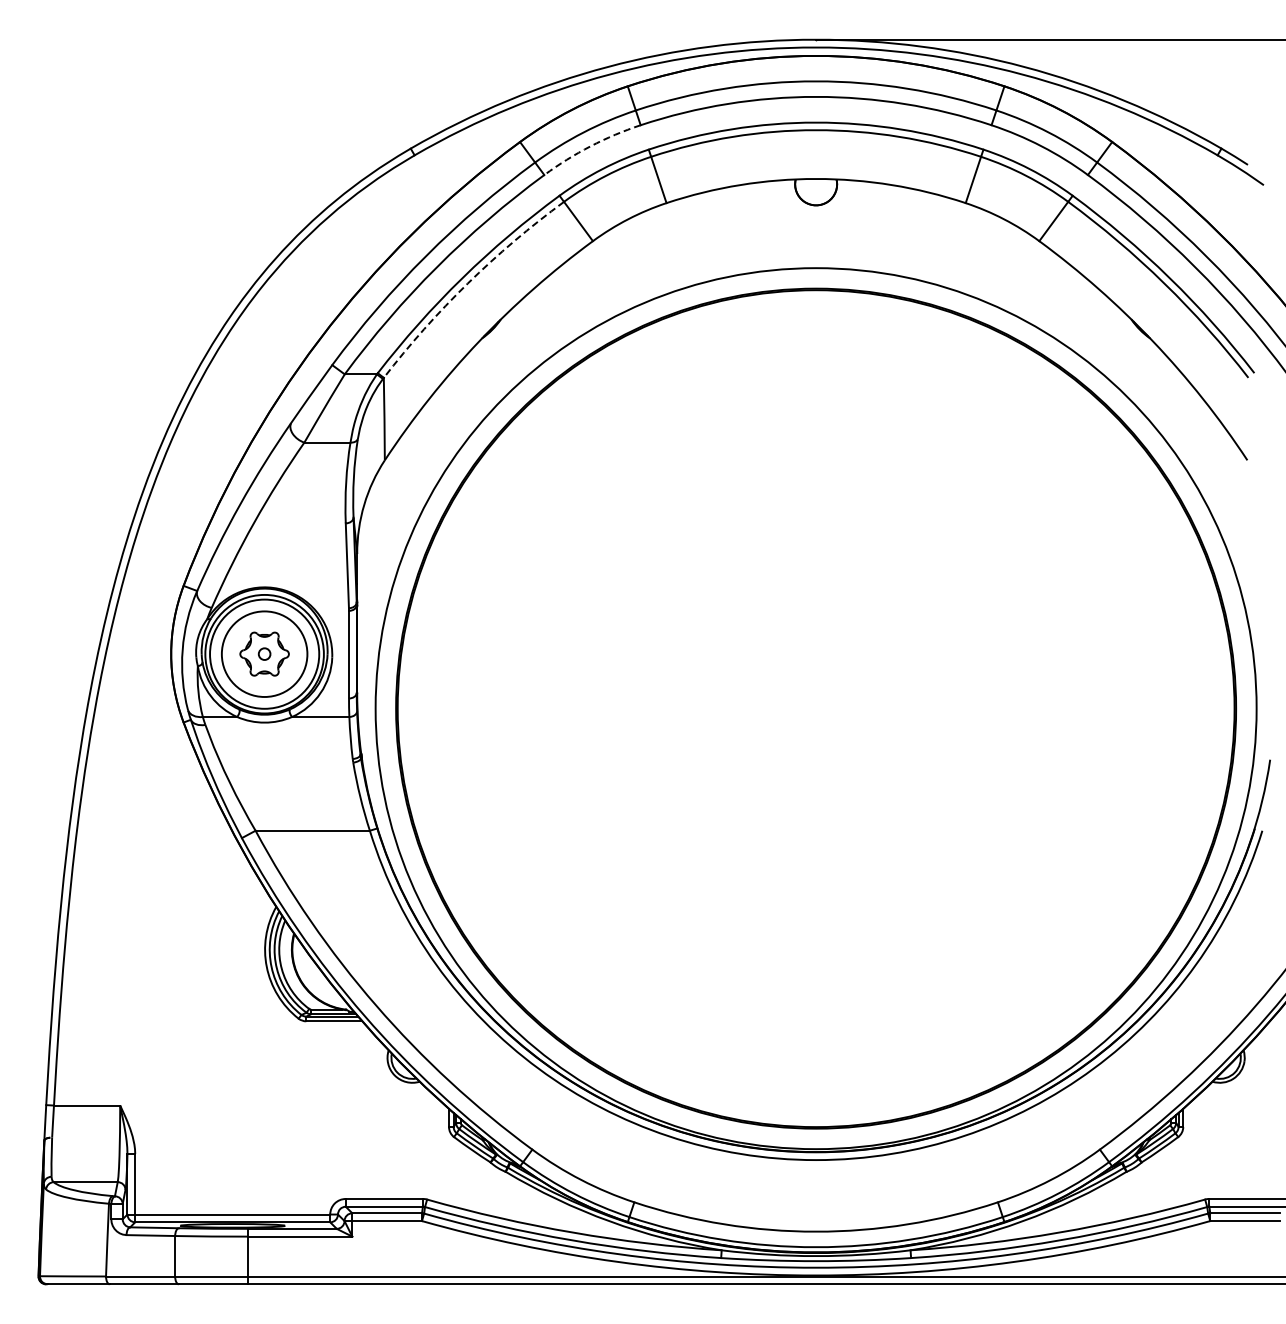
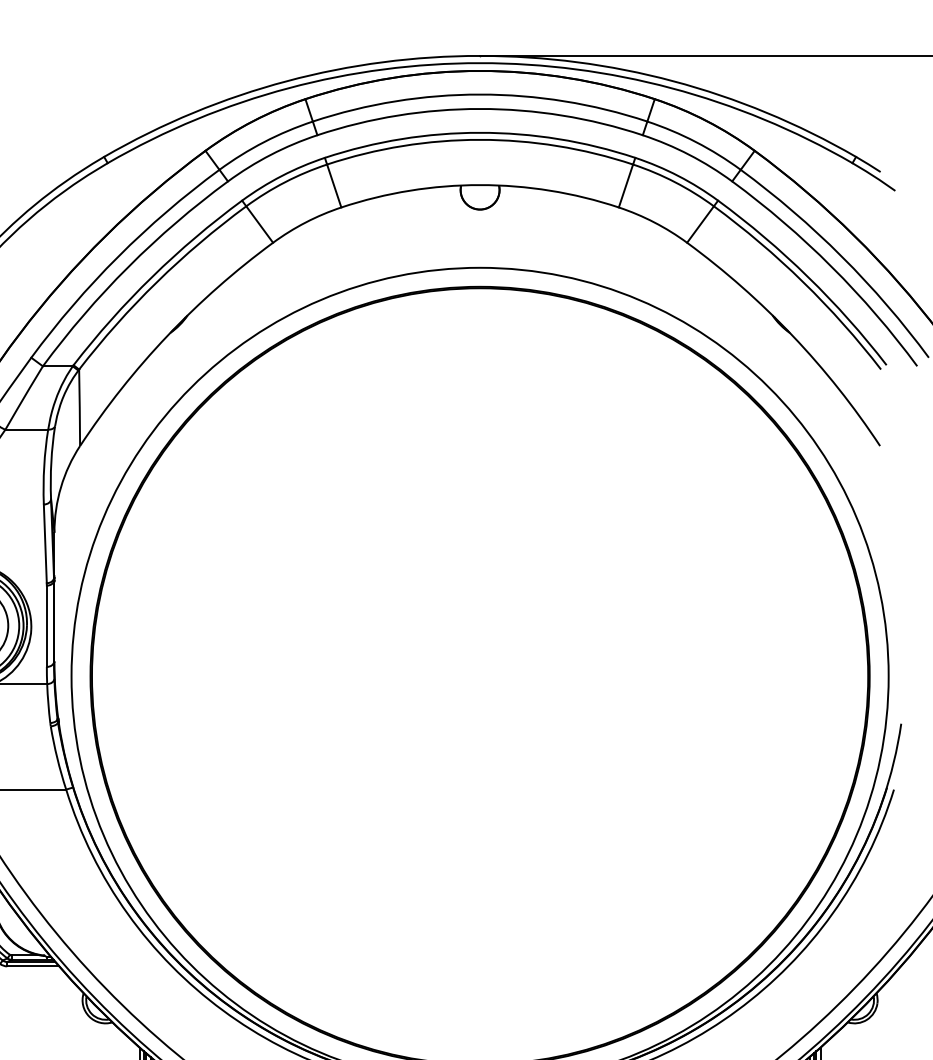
arc: (590, 146) -> (270, 154), dashed -> solid
arc: (467, 283) -> (156, 282), dashed -> solid

